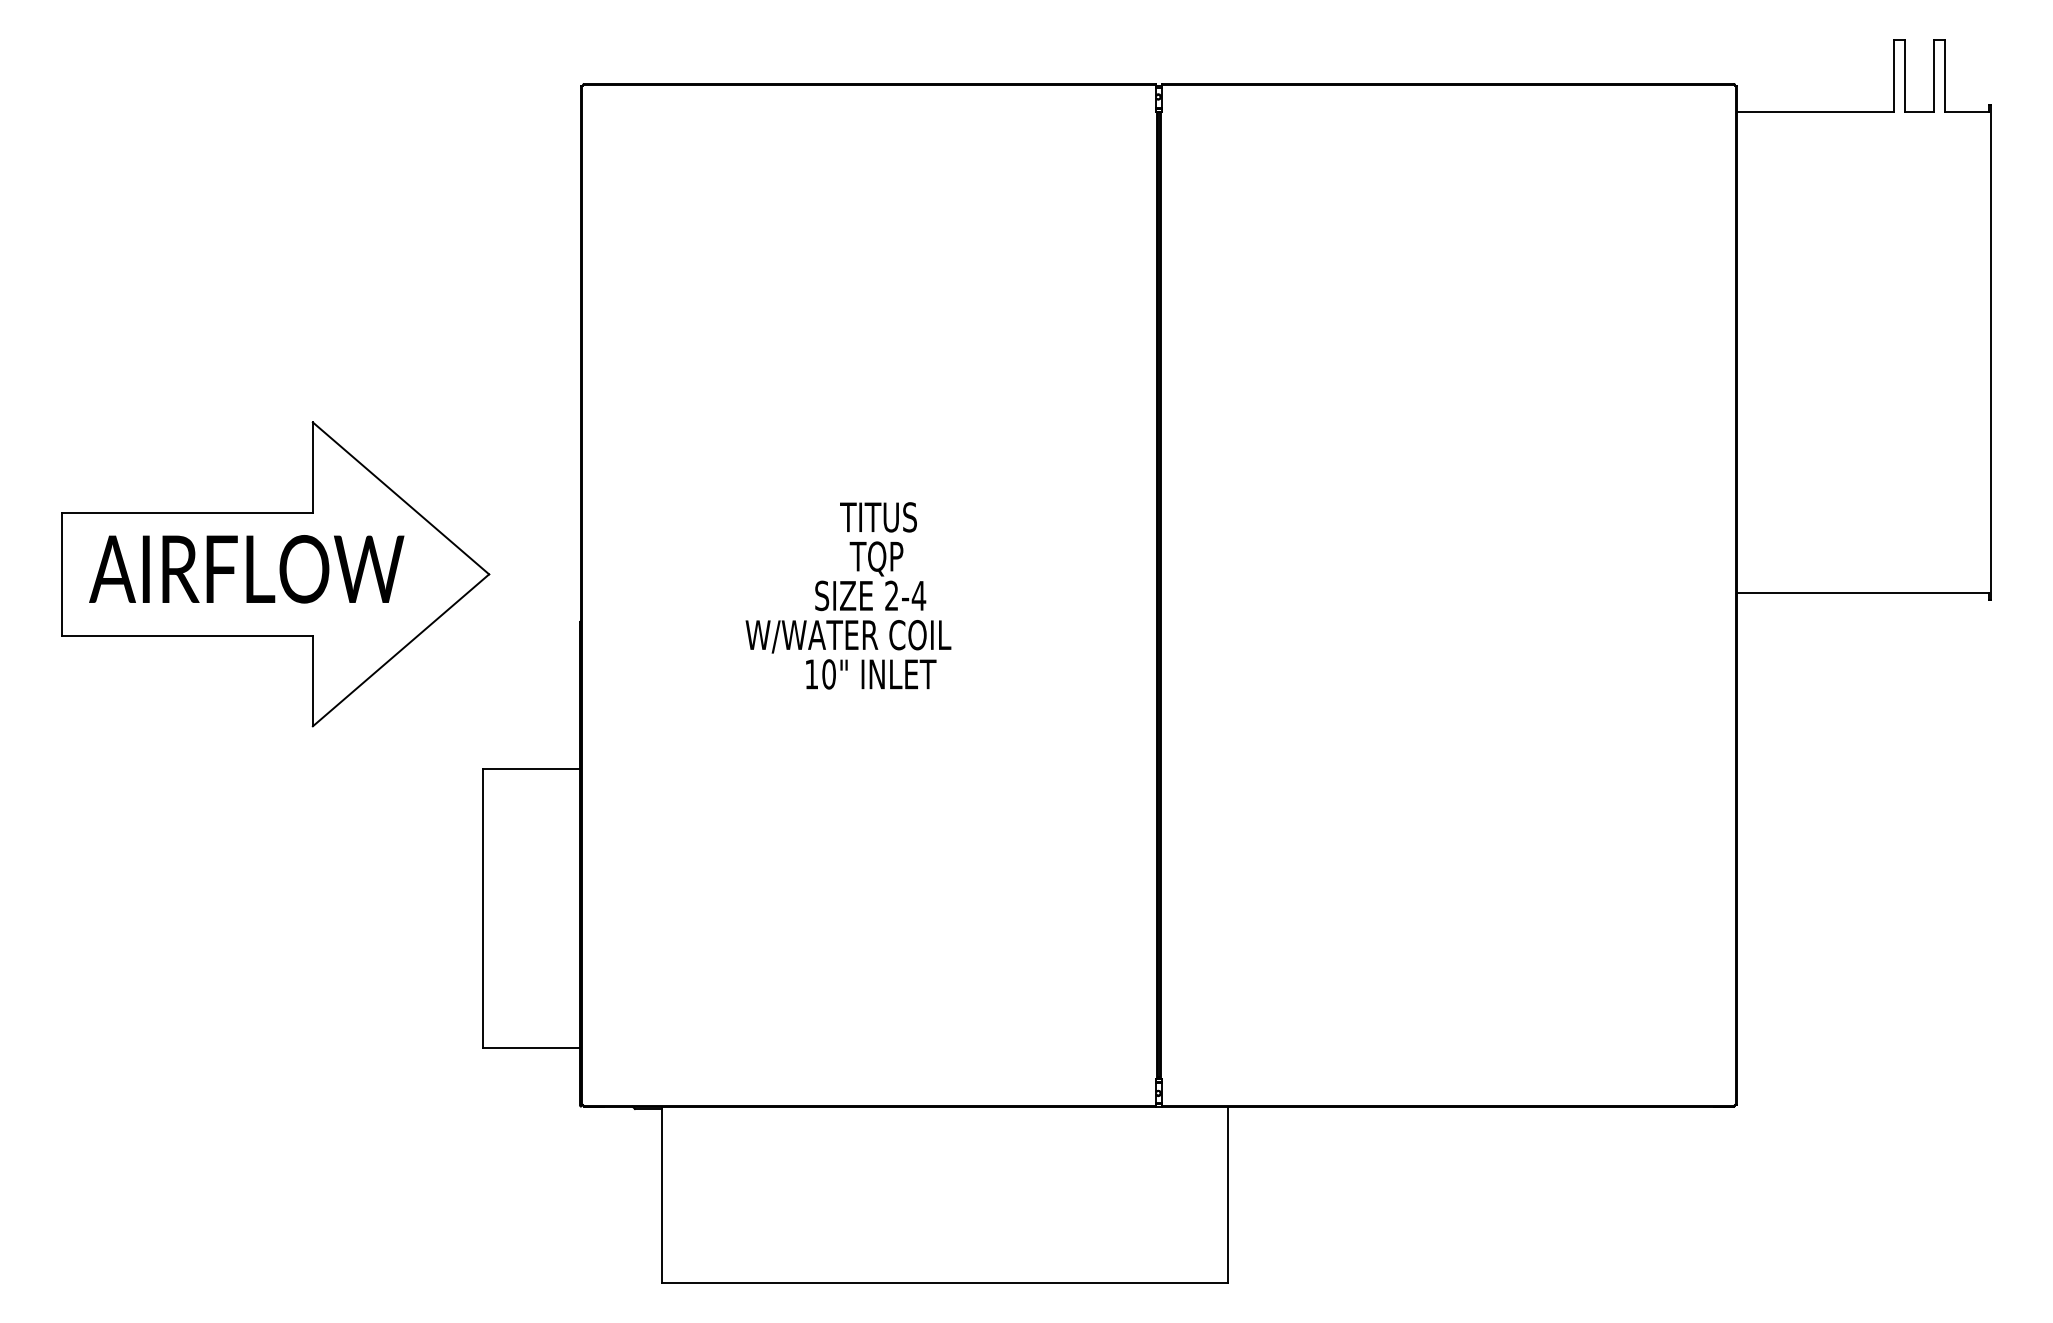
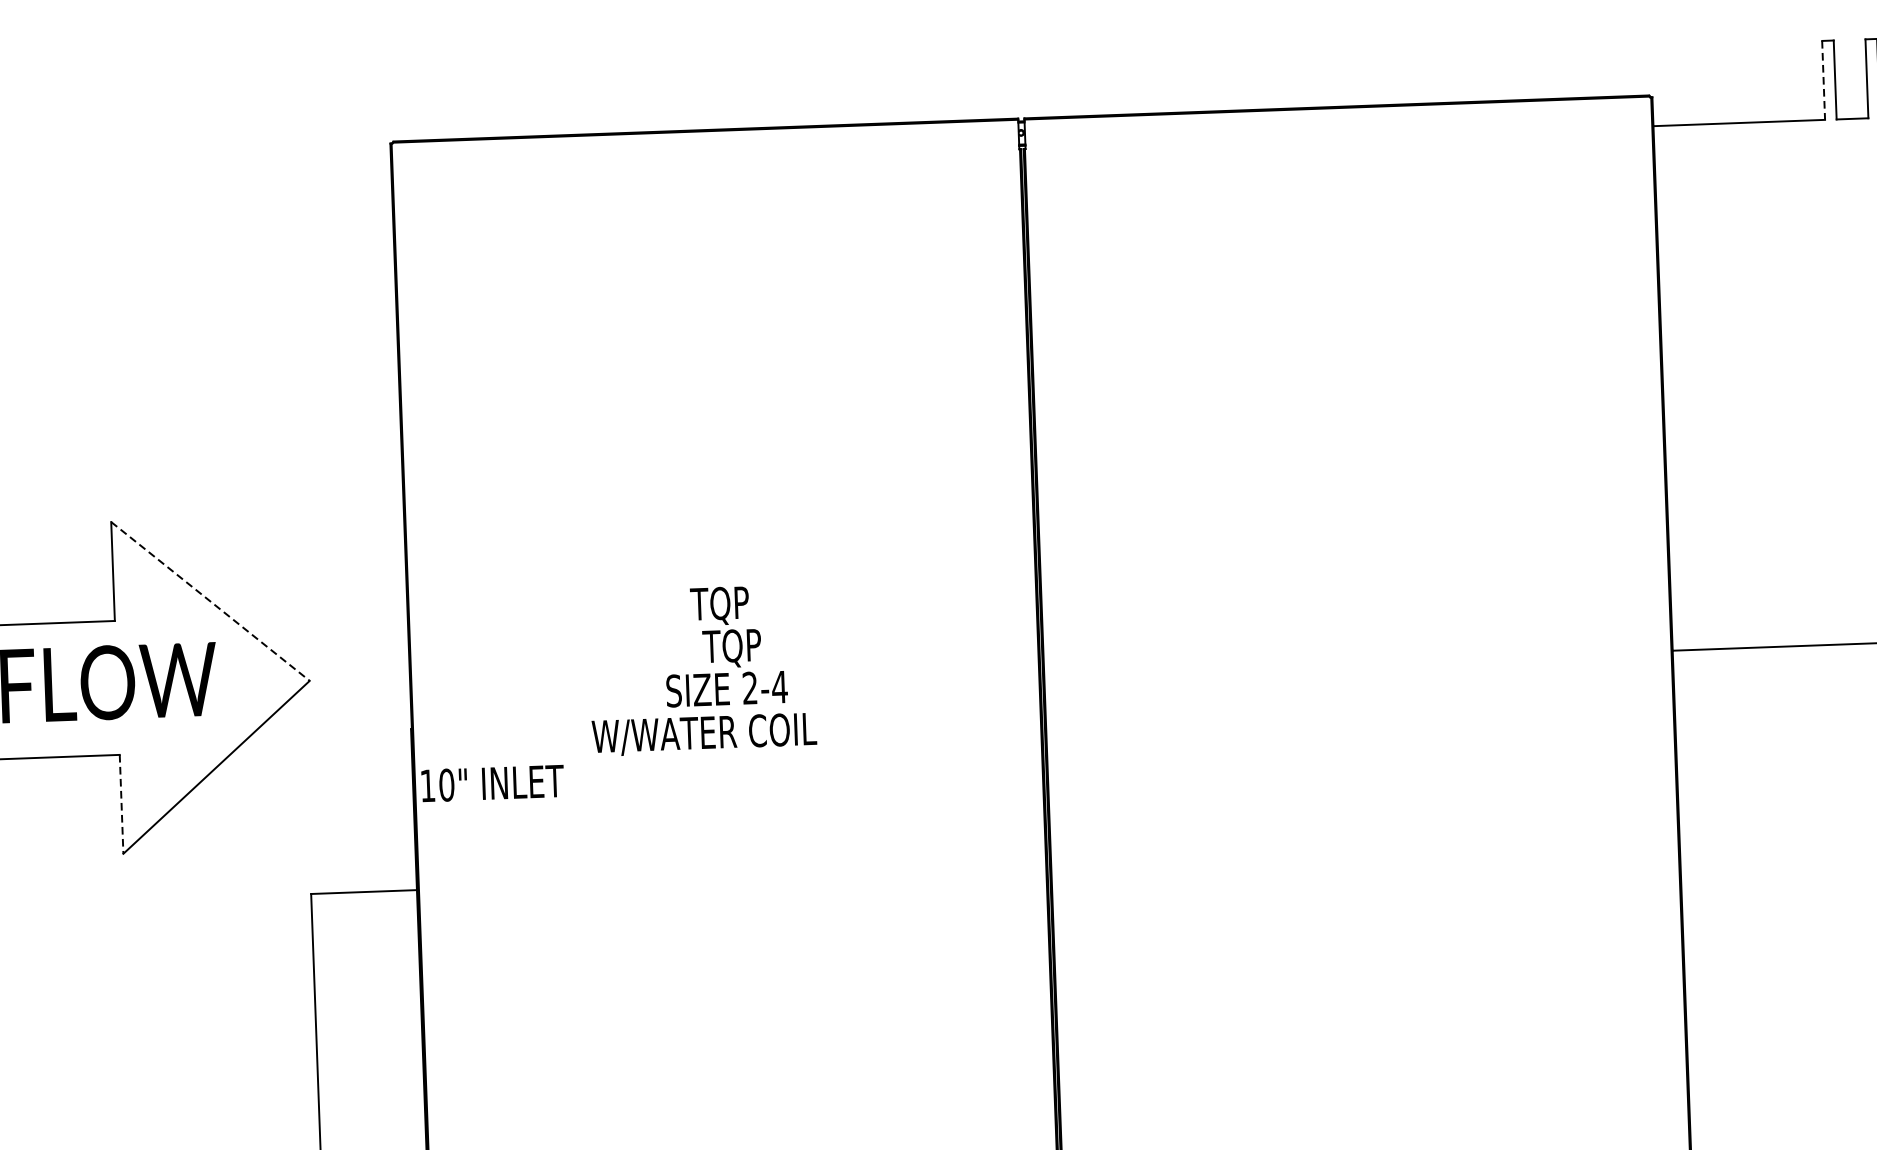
line: (1894, 76) -> (1823, 81), solid -> dashed
line: (401, 498) -> (210, 601), solid -> dashed
text: (887, 519) -> (742, 605), TITUS -> TQP
text: (871, 674) -> (493, 783), moved
line: (312, 681) -> (121, 804), solid -> dashed

